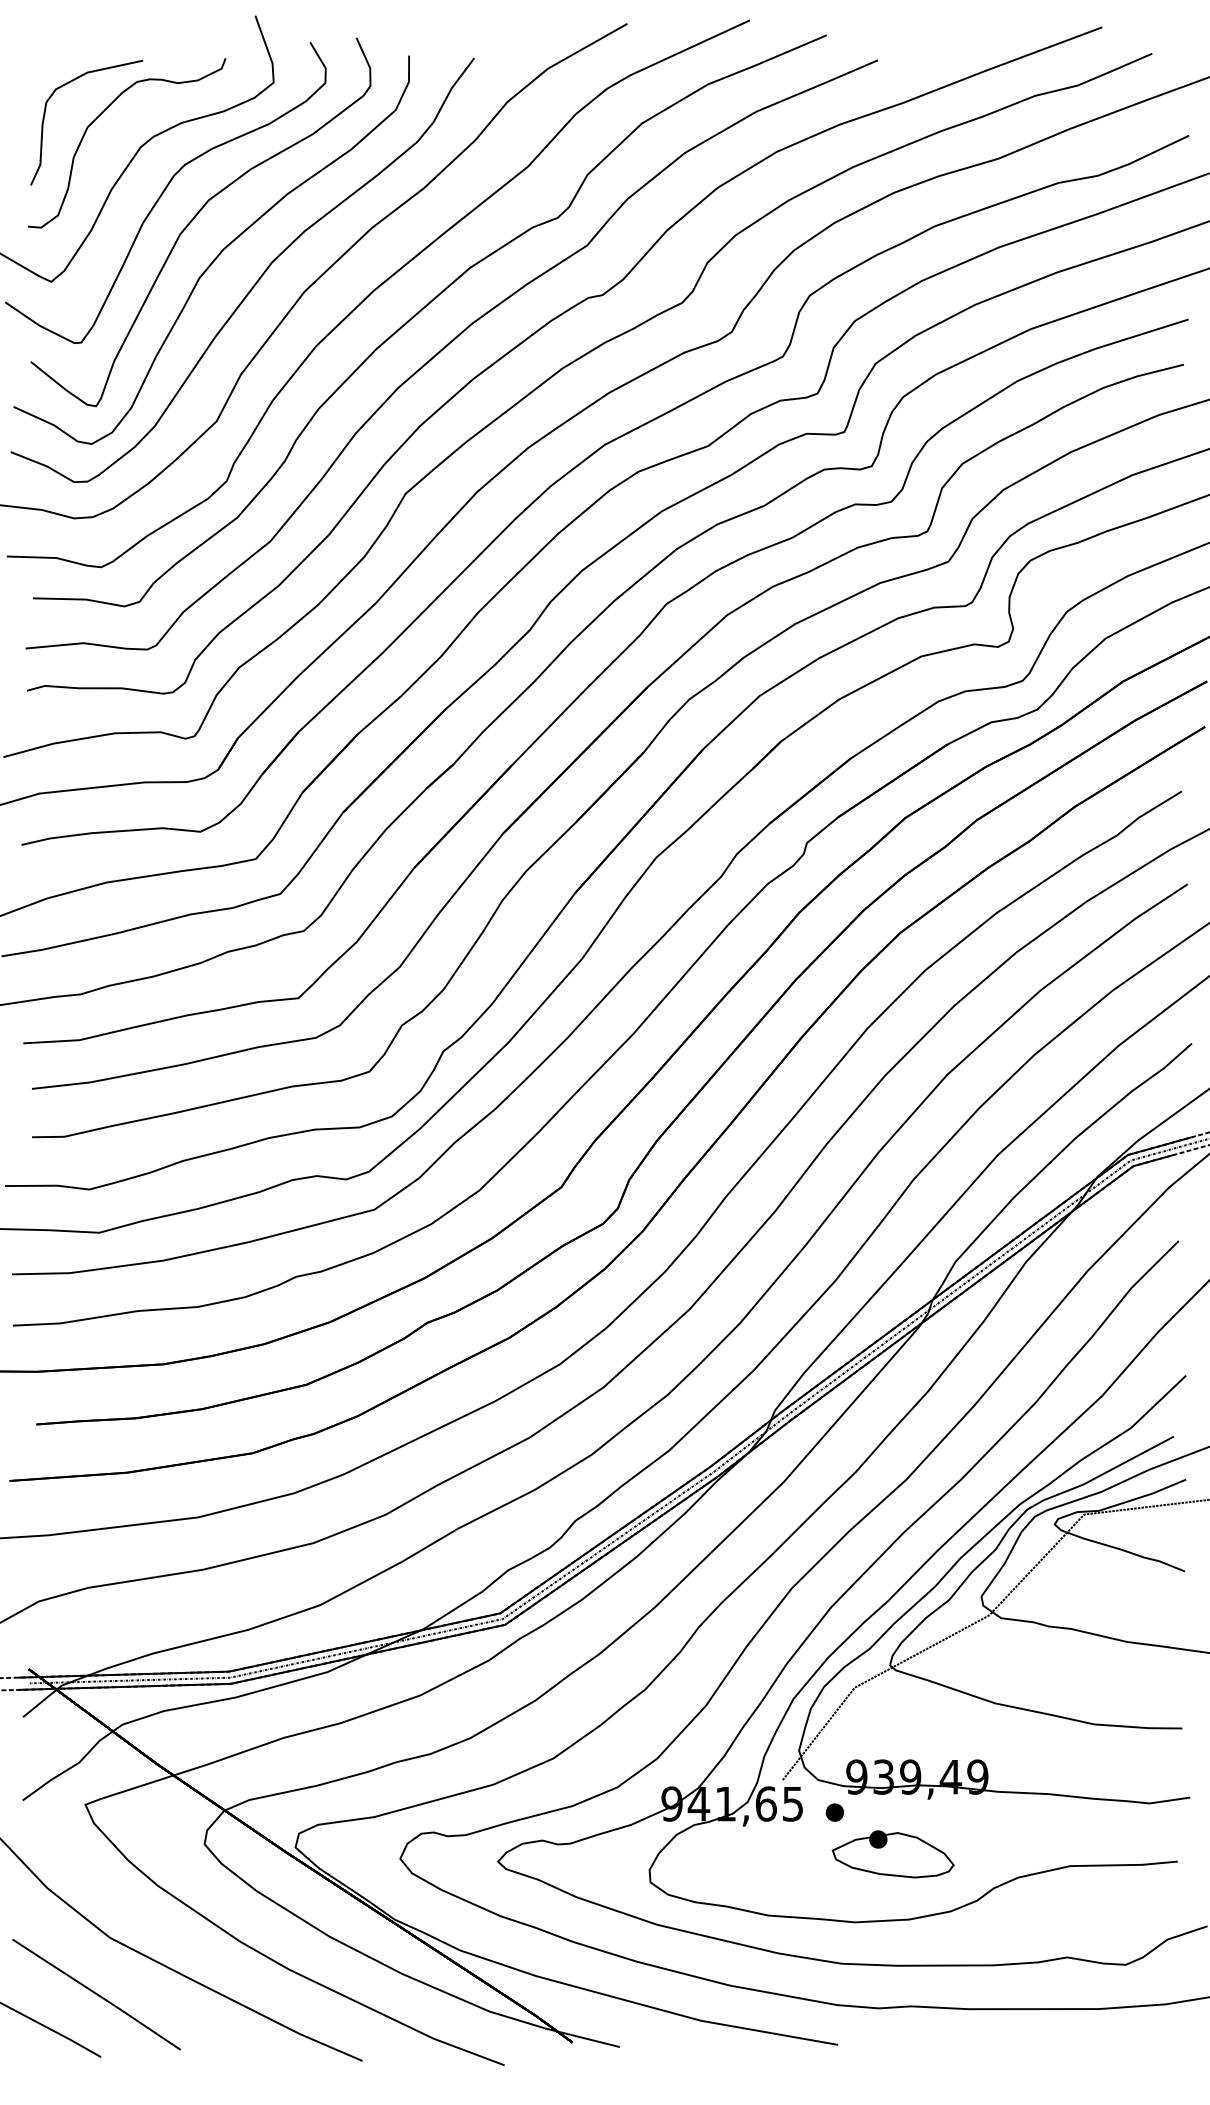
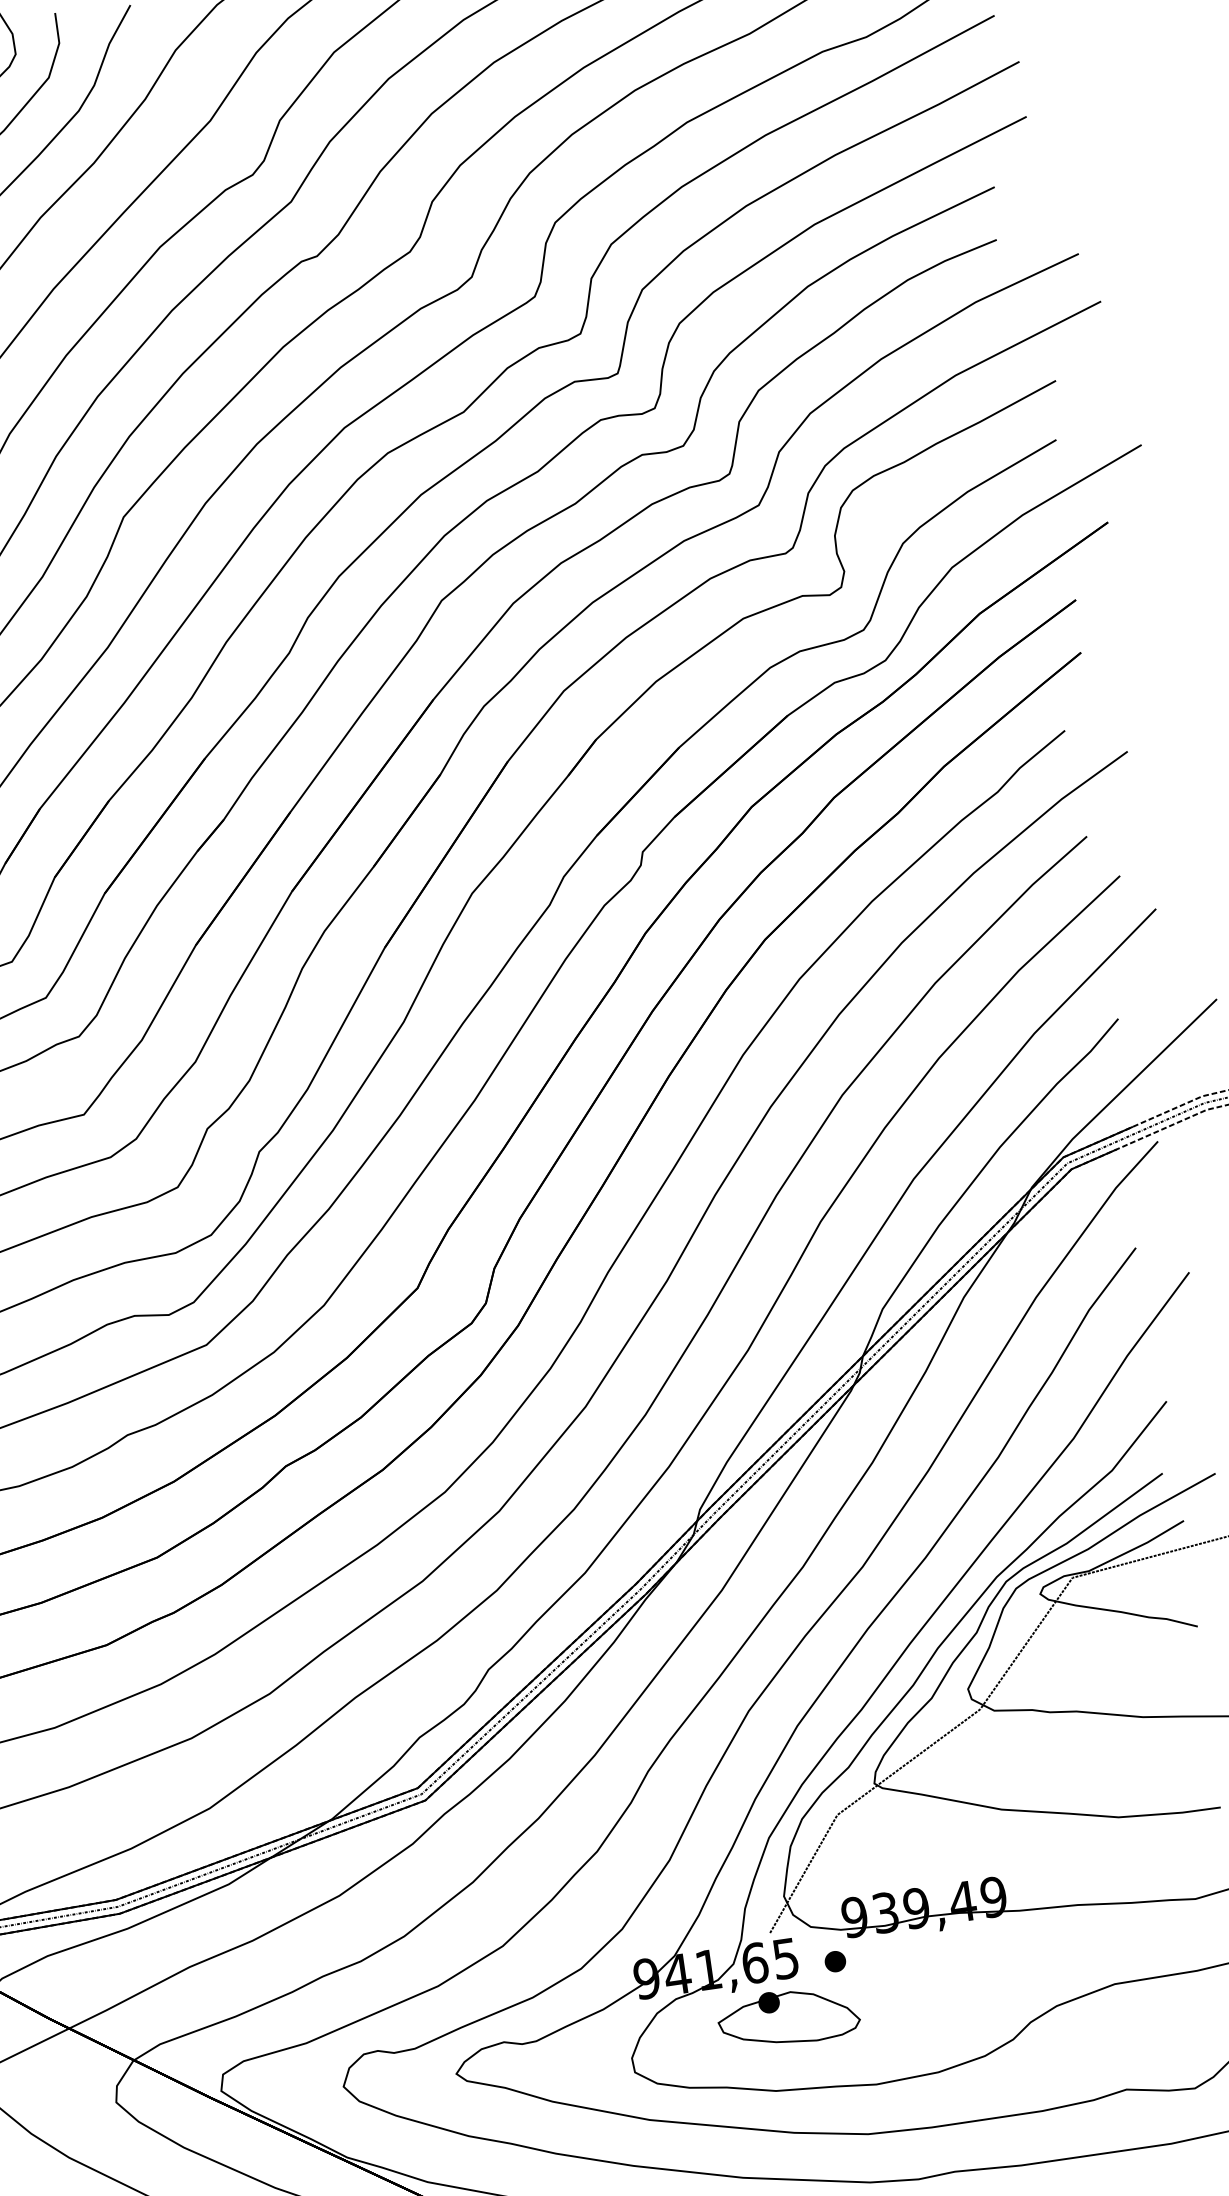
part: (892, 1854) -> (787, 2017), moved

